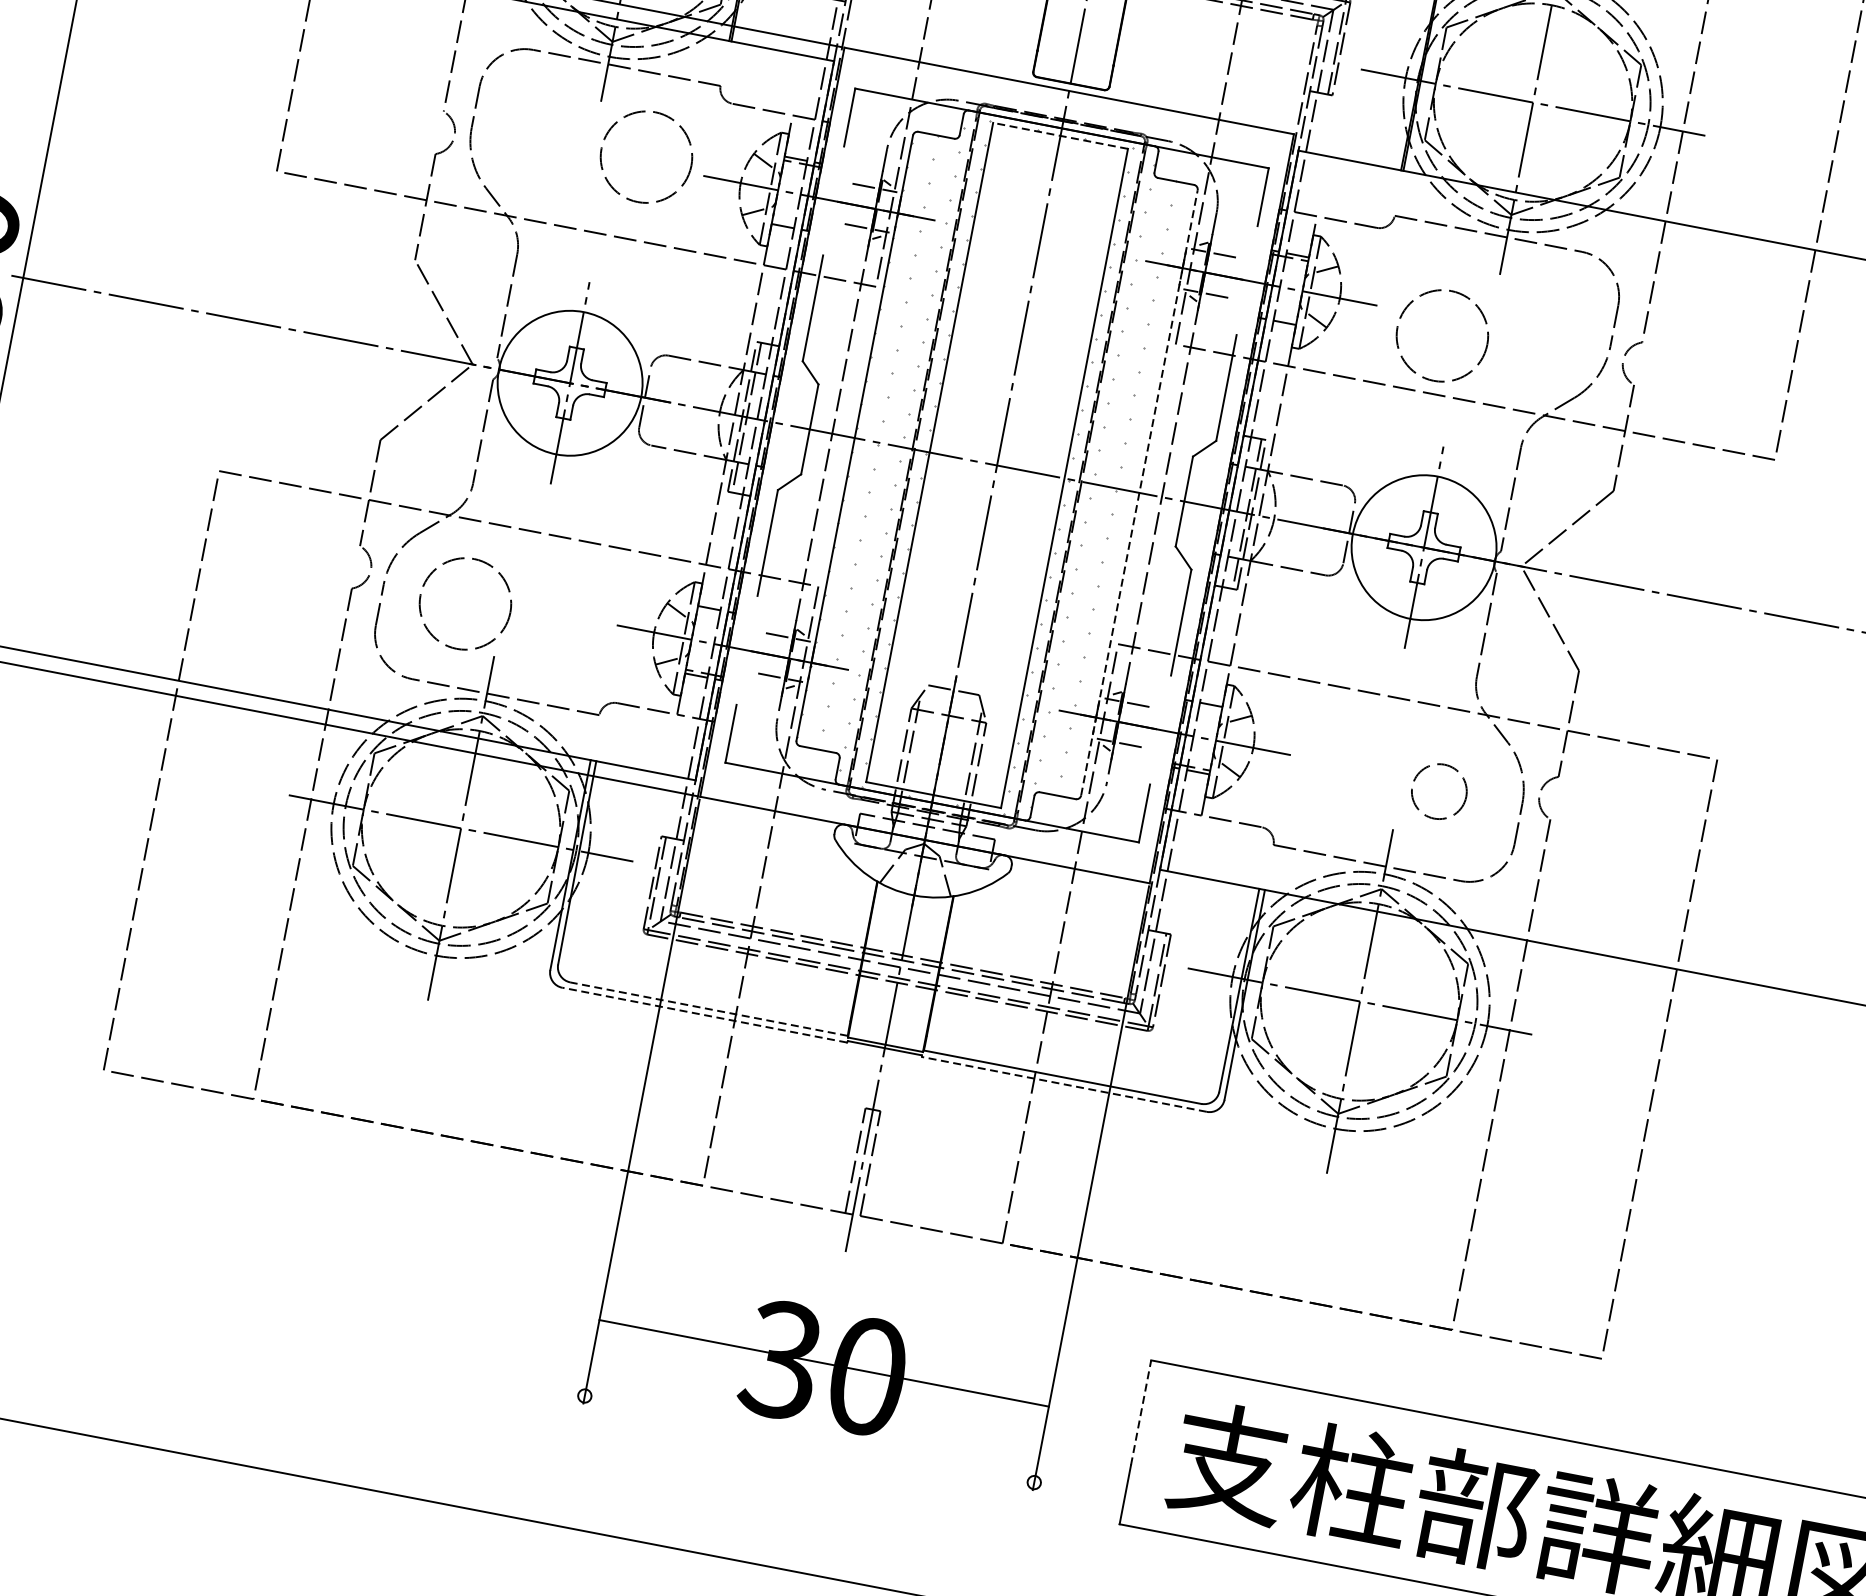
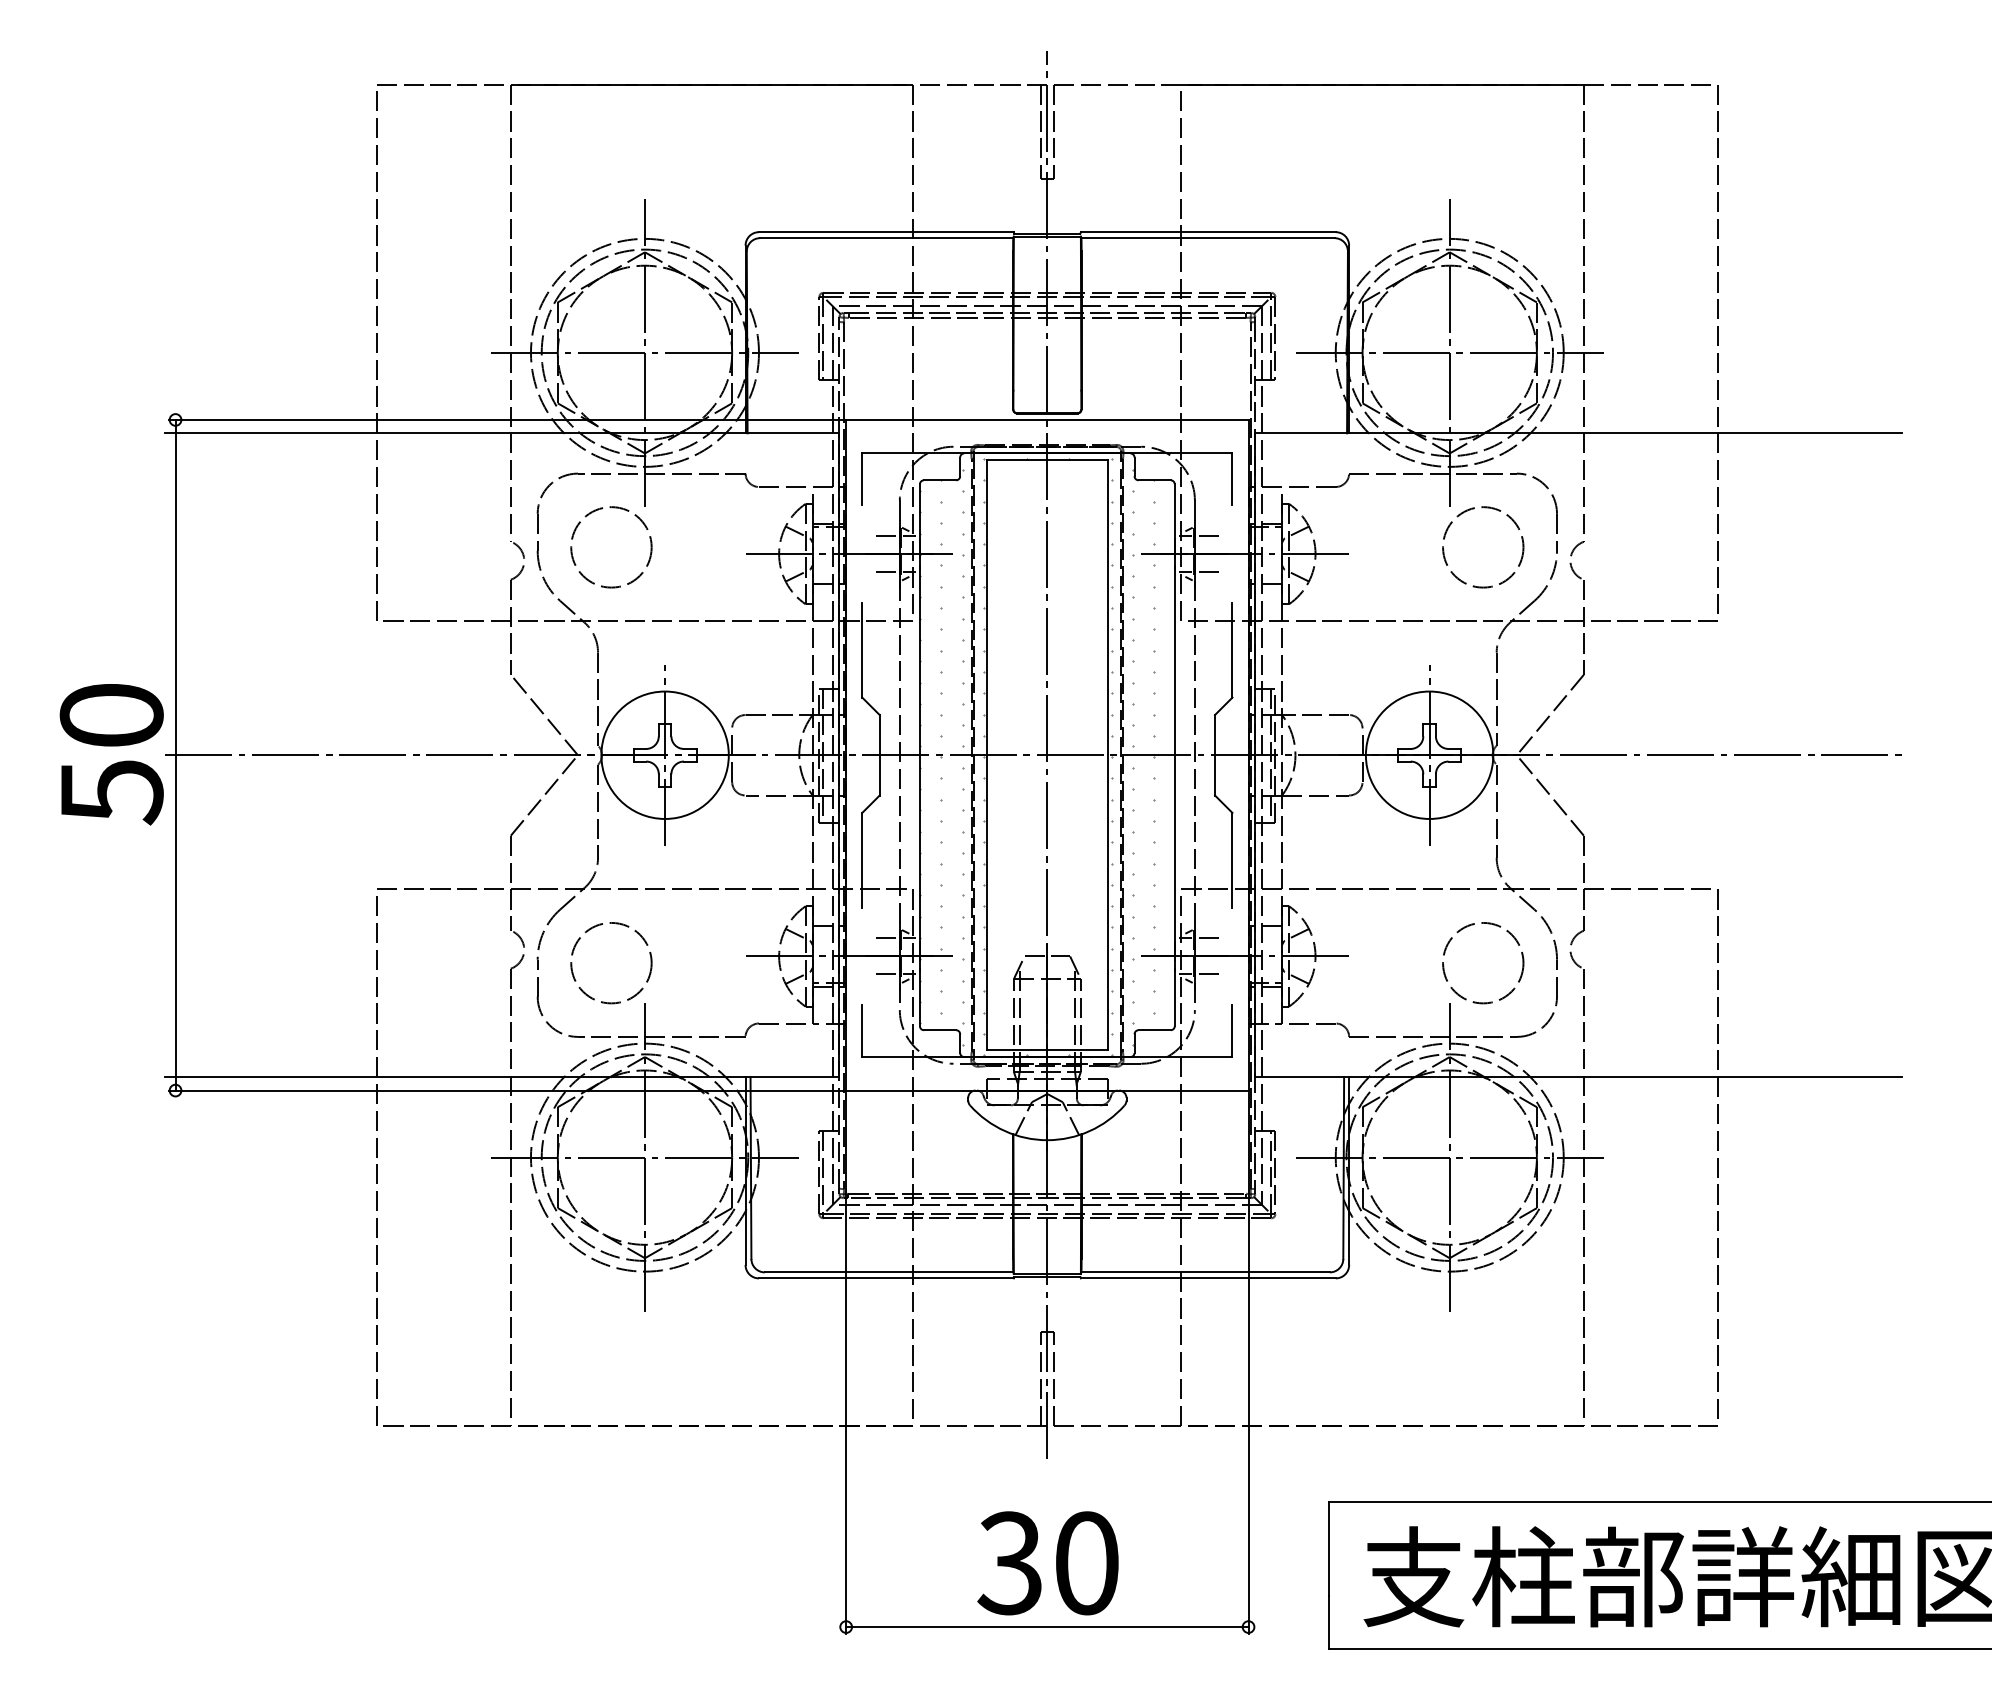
line: (1059, 136) -> (1046, 460), dashed -> solid
circle: (646, 157) -> (611, 547), moved
circle: (1442, 336) -> (1483, 547), moved
line: (1139, 493) -> (1174, 755), dashed -> solid
circle: (1439, 791) -> (1483, 963), size x1.67
line: (708, 1009) -> (888, 1272), dashed -> solid
line: (703, 1015) -> (885, 1278), dashed -> solid
line: (1063, 1084) -> (1207, 1278), dashed -> solid
line: (824, 1363) -> (1047, 1627), moved
line: (1141, 1413) -> (1329, 1549), dashed -> solid

